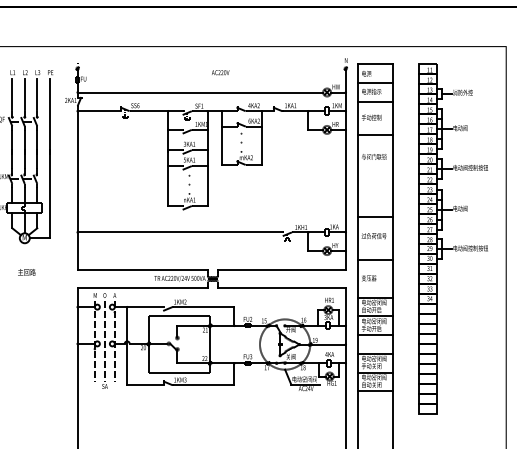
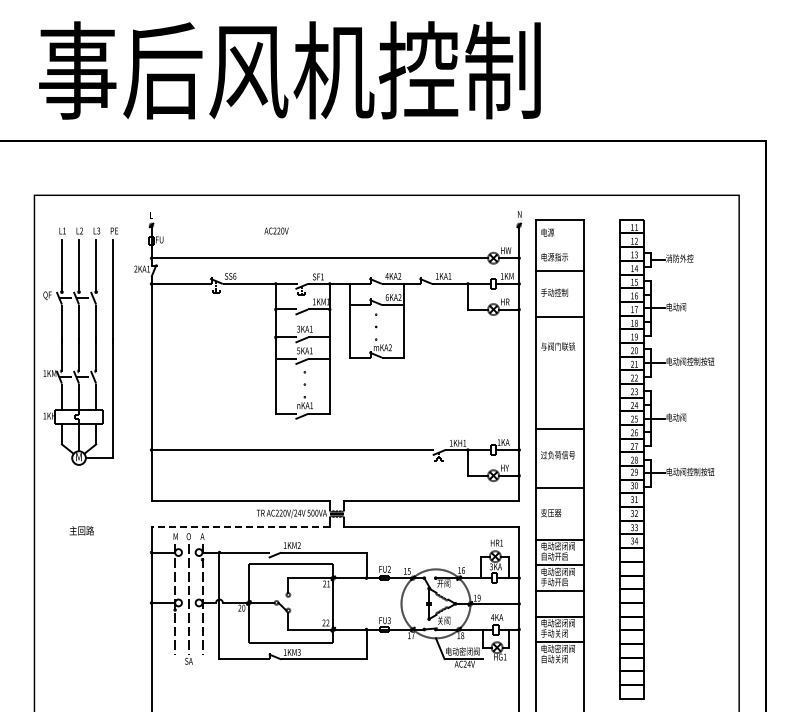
text: (220, 72) -> (276, 230), moved
line: (375, 83) -> (559, 245), removed
text: (26, 272) -> (81, 530), moved
line: (142, 288) -> (240, 526), solid -> dashed
line: (375, 390) -> (559, 667), removed

